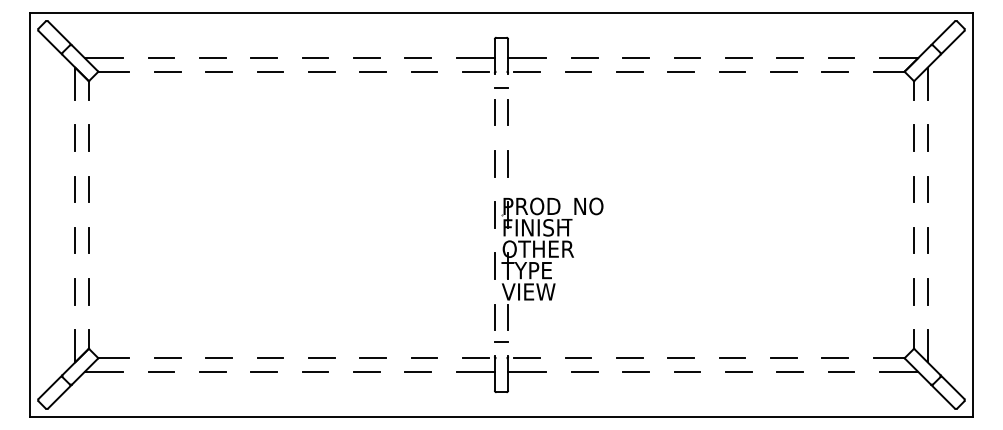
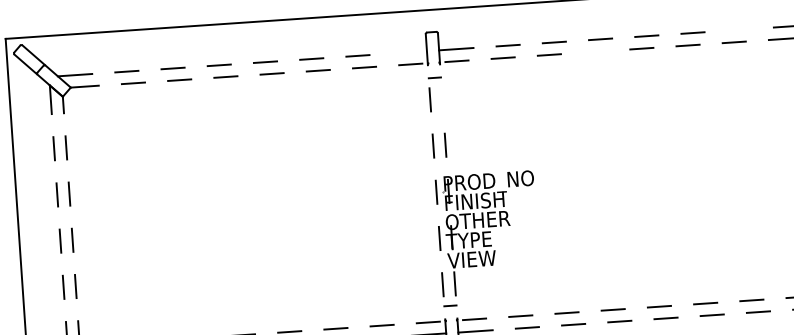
line: (475, 58) -> (409, 52), removed
line: (841, 58) -> (739, 30), removed
line: (680, 71) -> (595, 51), removed
line: (507, 112) -> (441, 99), removed

